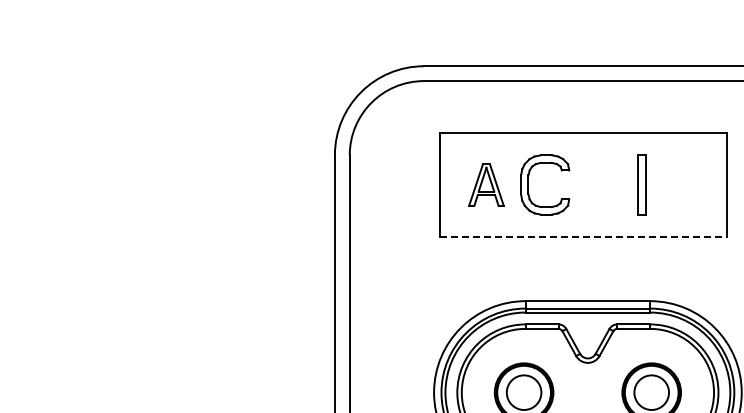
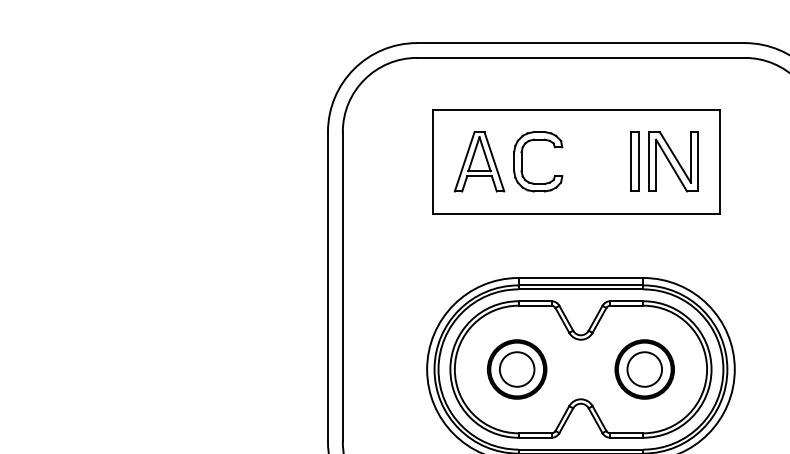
part: (486, 184) -> (479, 161), size x1.43
part: (680, 184) -> (673, 161), added
line: (583, 236) -> (576, 213), dashed -> solid

